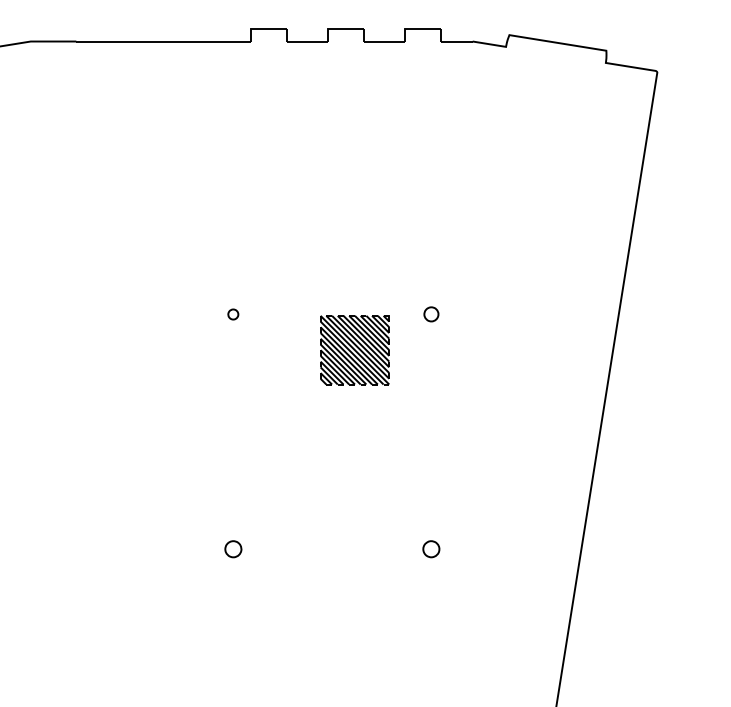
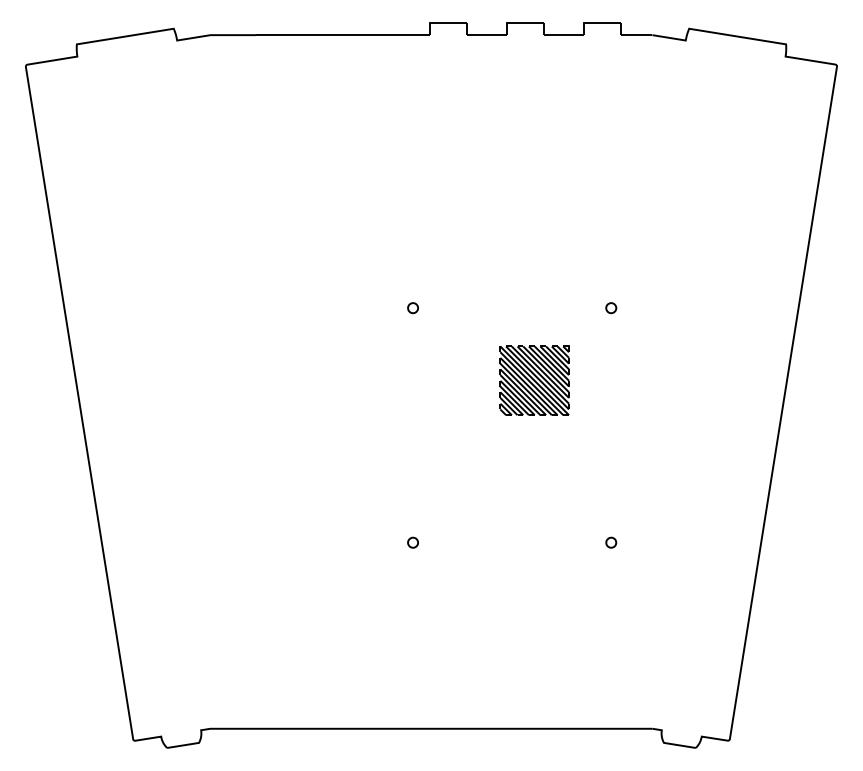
part: (431, 314) -> (611, 308), size x0.71
part: (354, 349) -> (534, 380), moved
part: (232, 548) -> (412, 542), size x0.62
part: (431, 548) -> (611, 542), size x0.62

